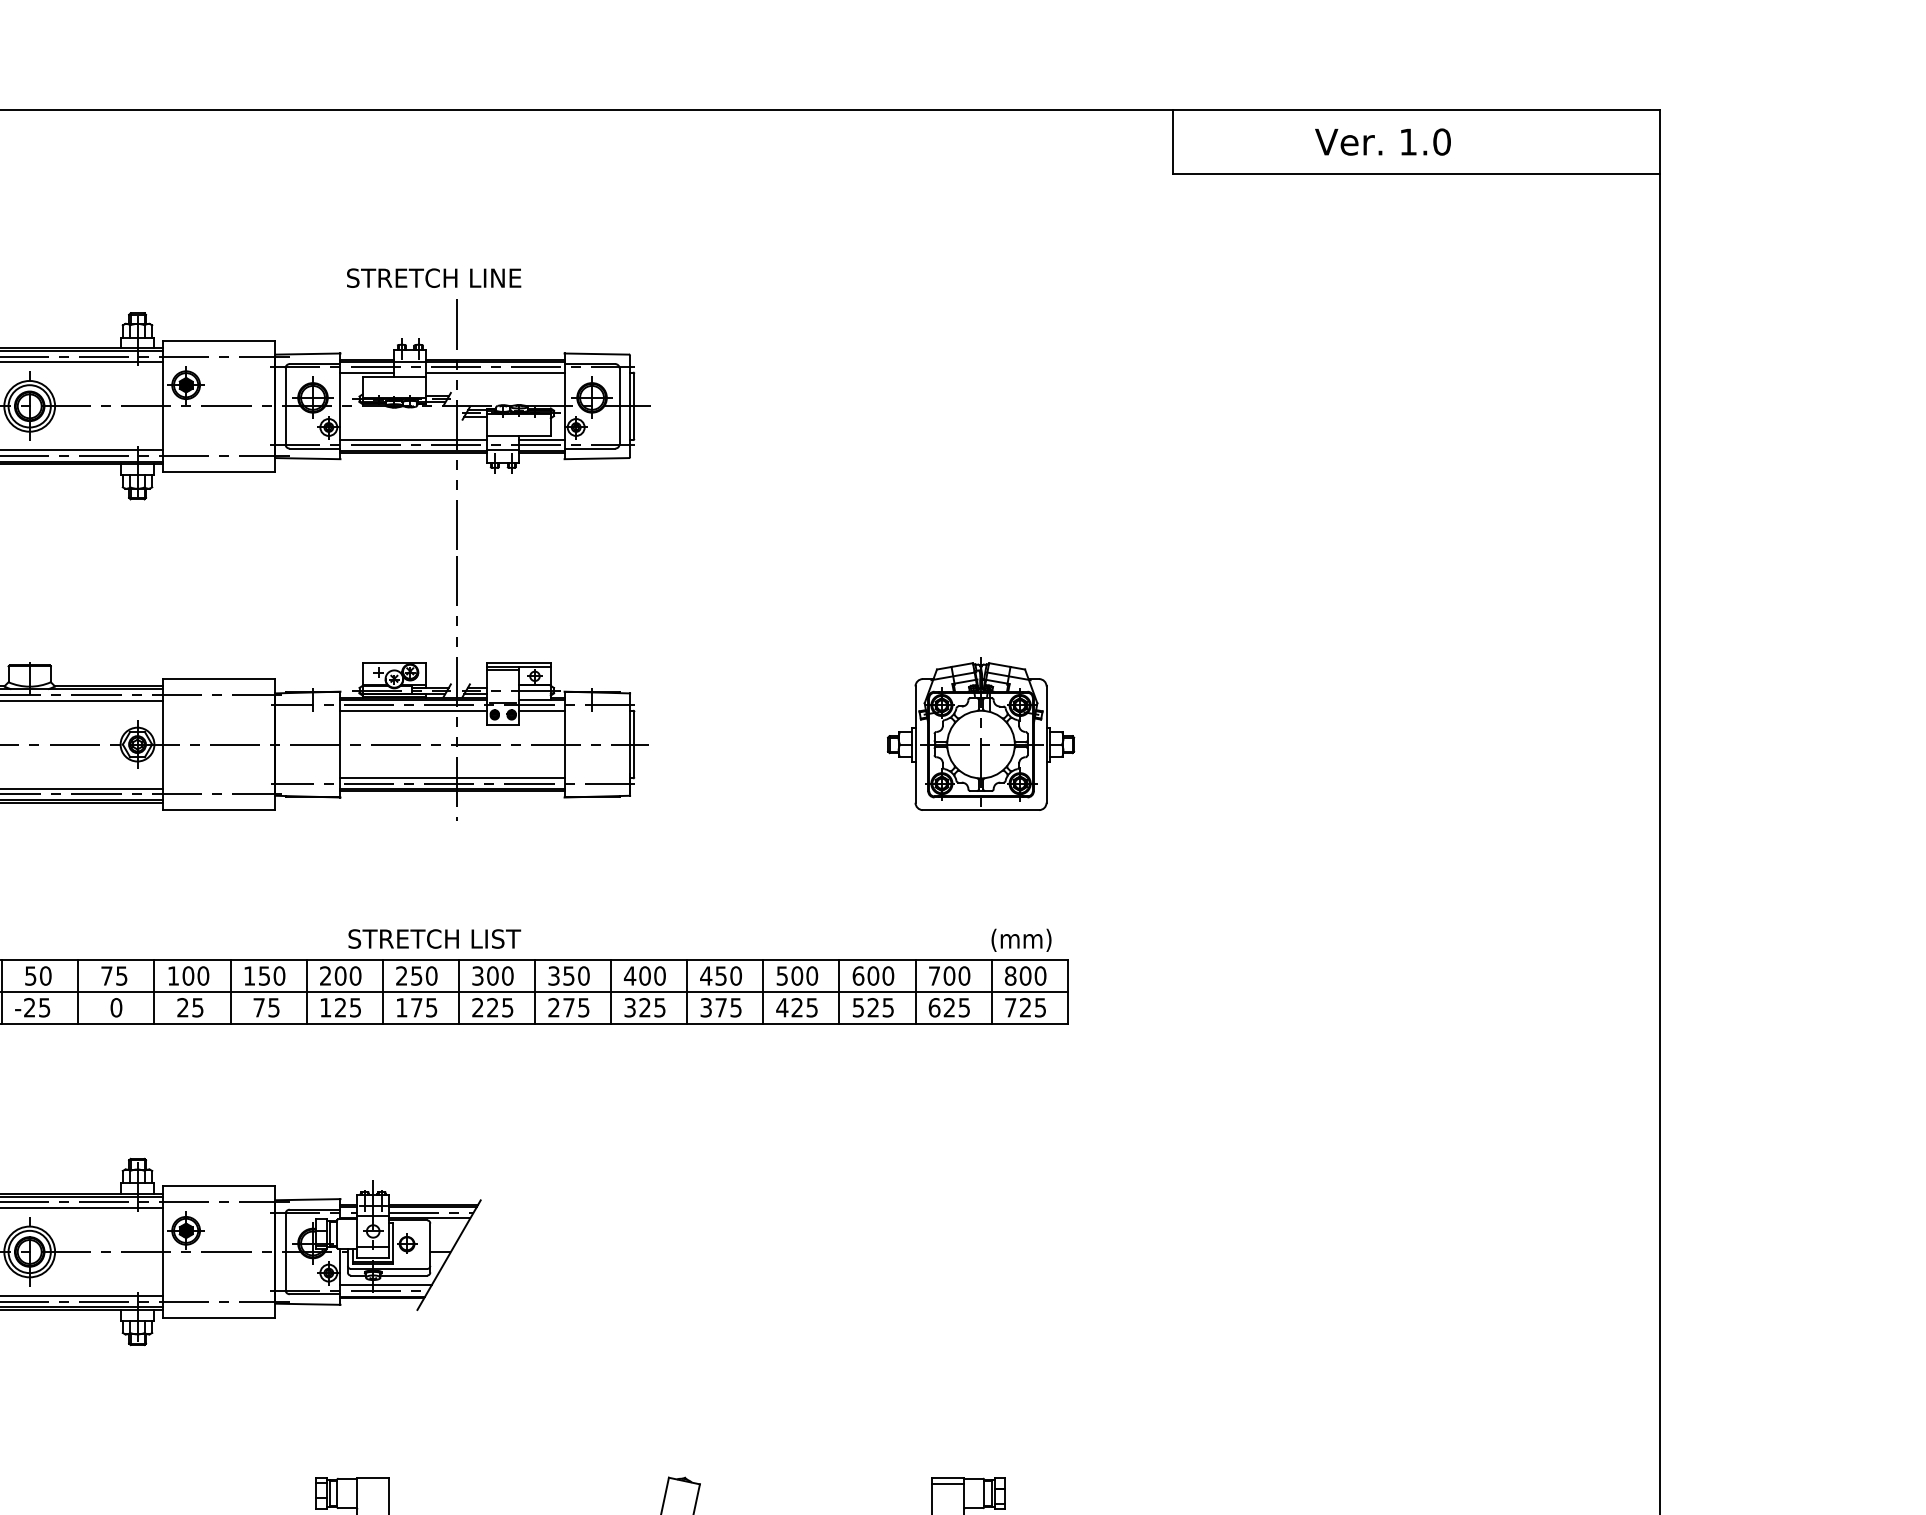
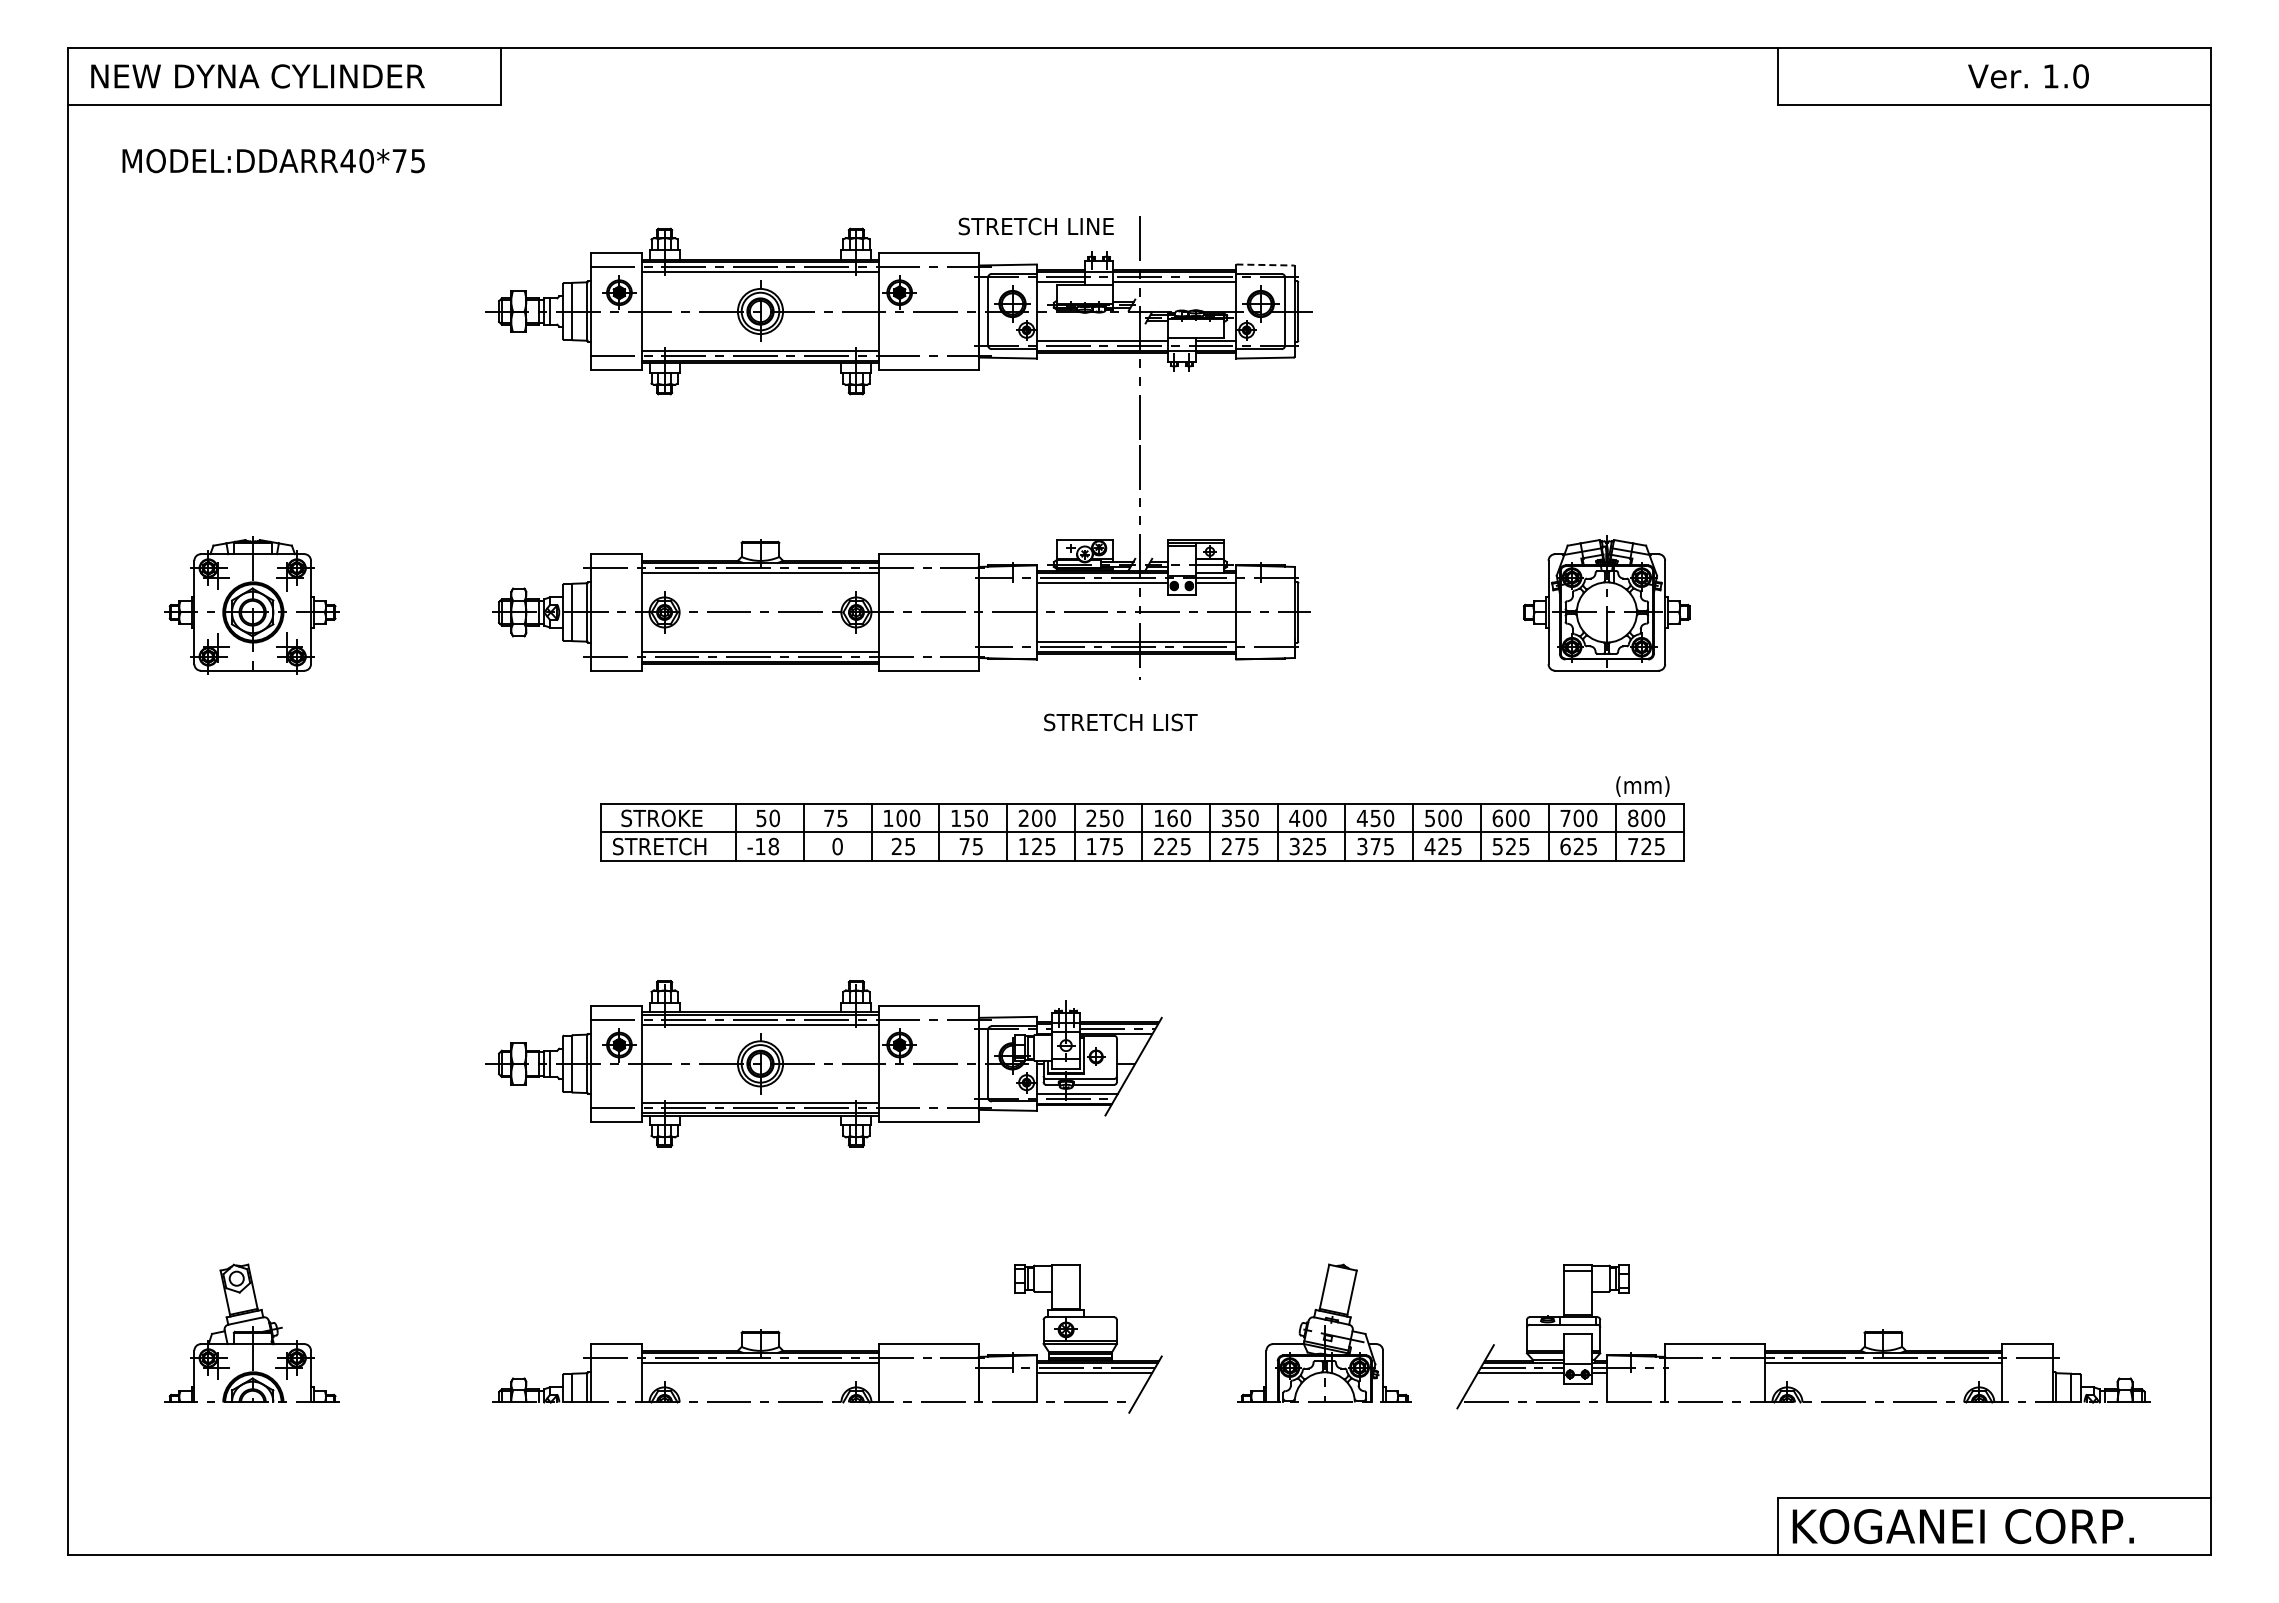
text: (1383, 142) -> (2028, 76), moved
text: (433, 278) -> (1035, 226), moved
line: (597, 354) -> (1265, 265), solid -> dashed
text: (434, 939) -> (1120, 722), moved
text: (484, 976) -> (1165, 818), 300 -> 160
text: (37, 1007) -> (767, 846), -25 -> -18

